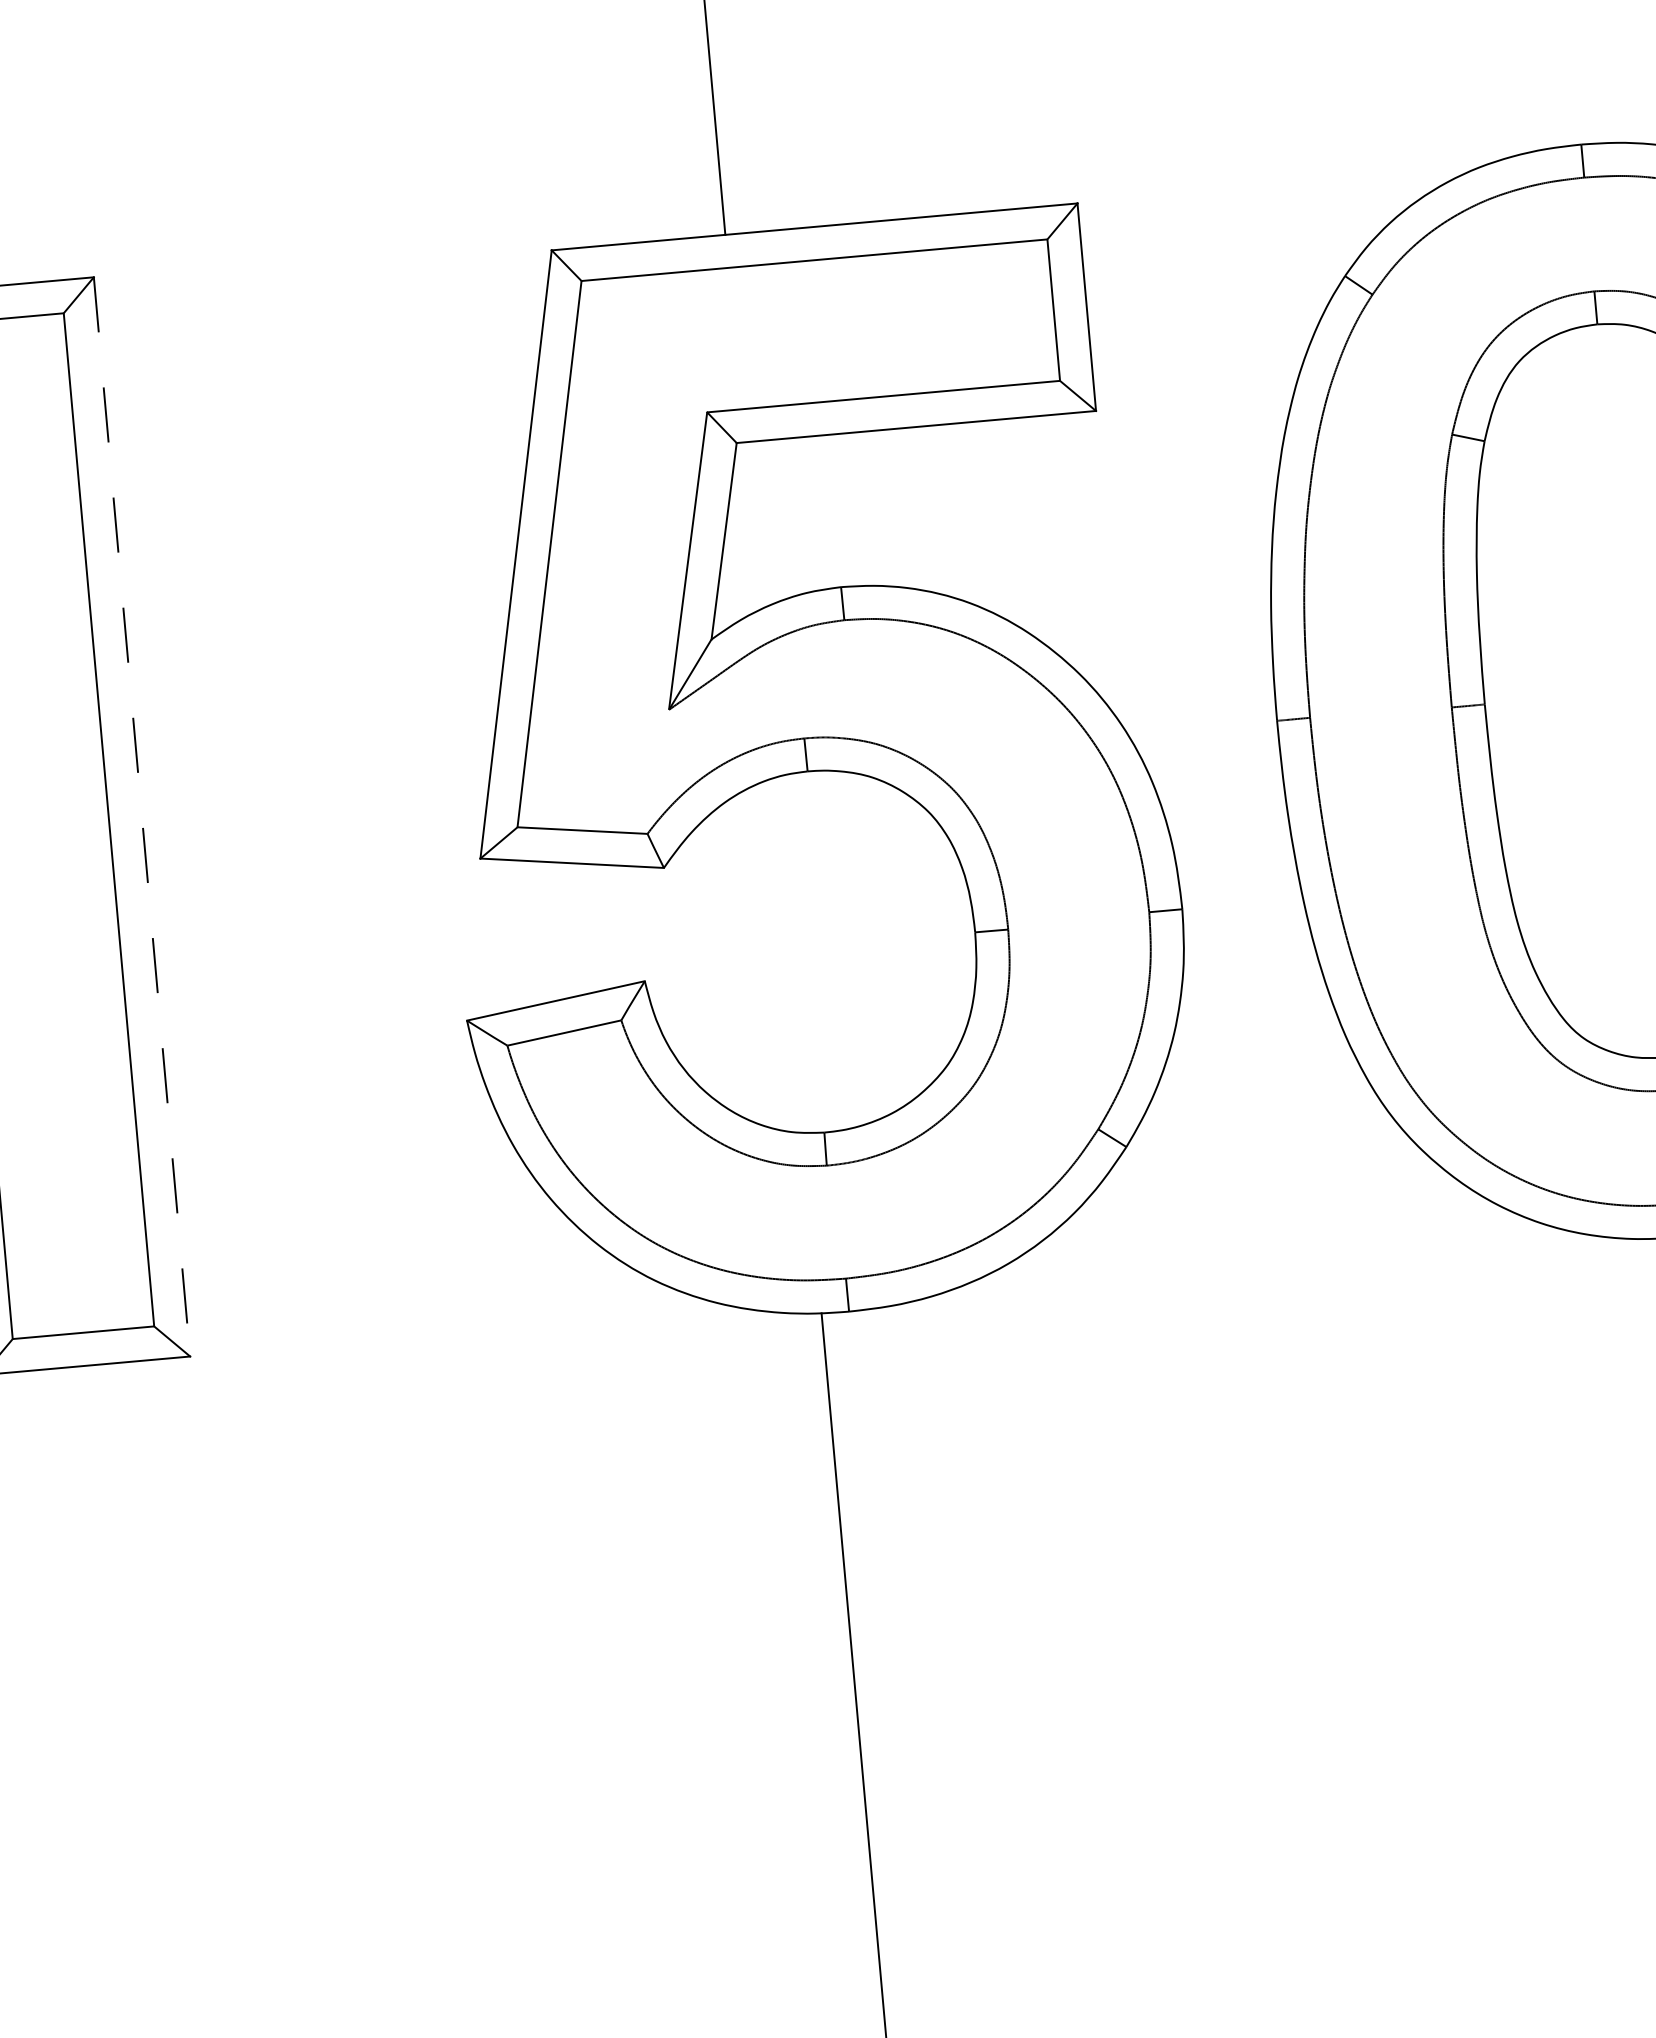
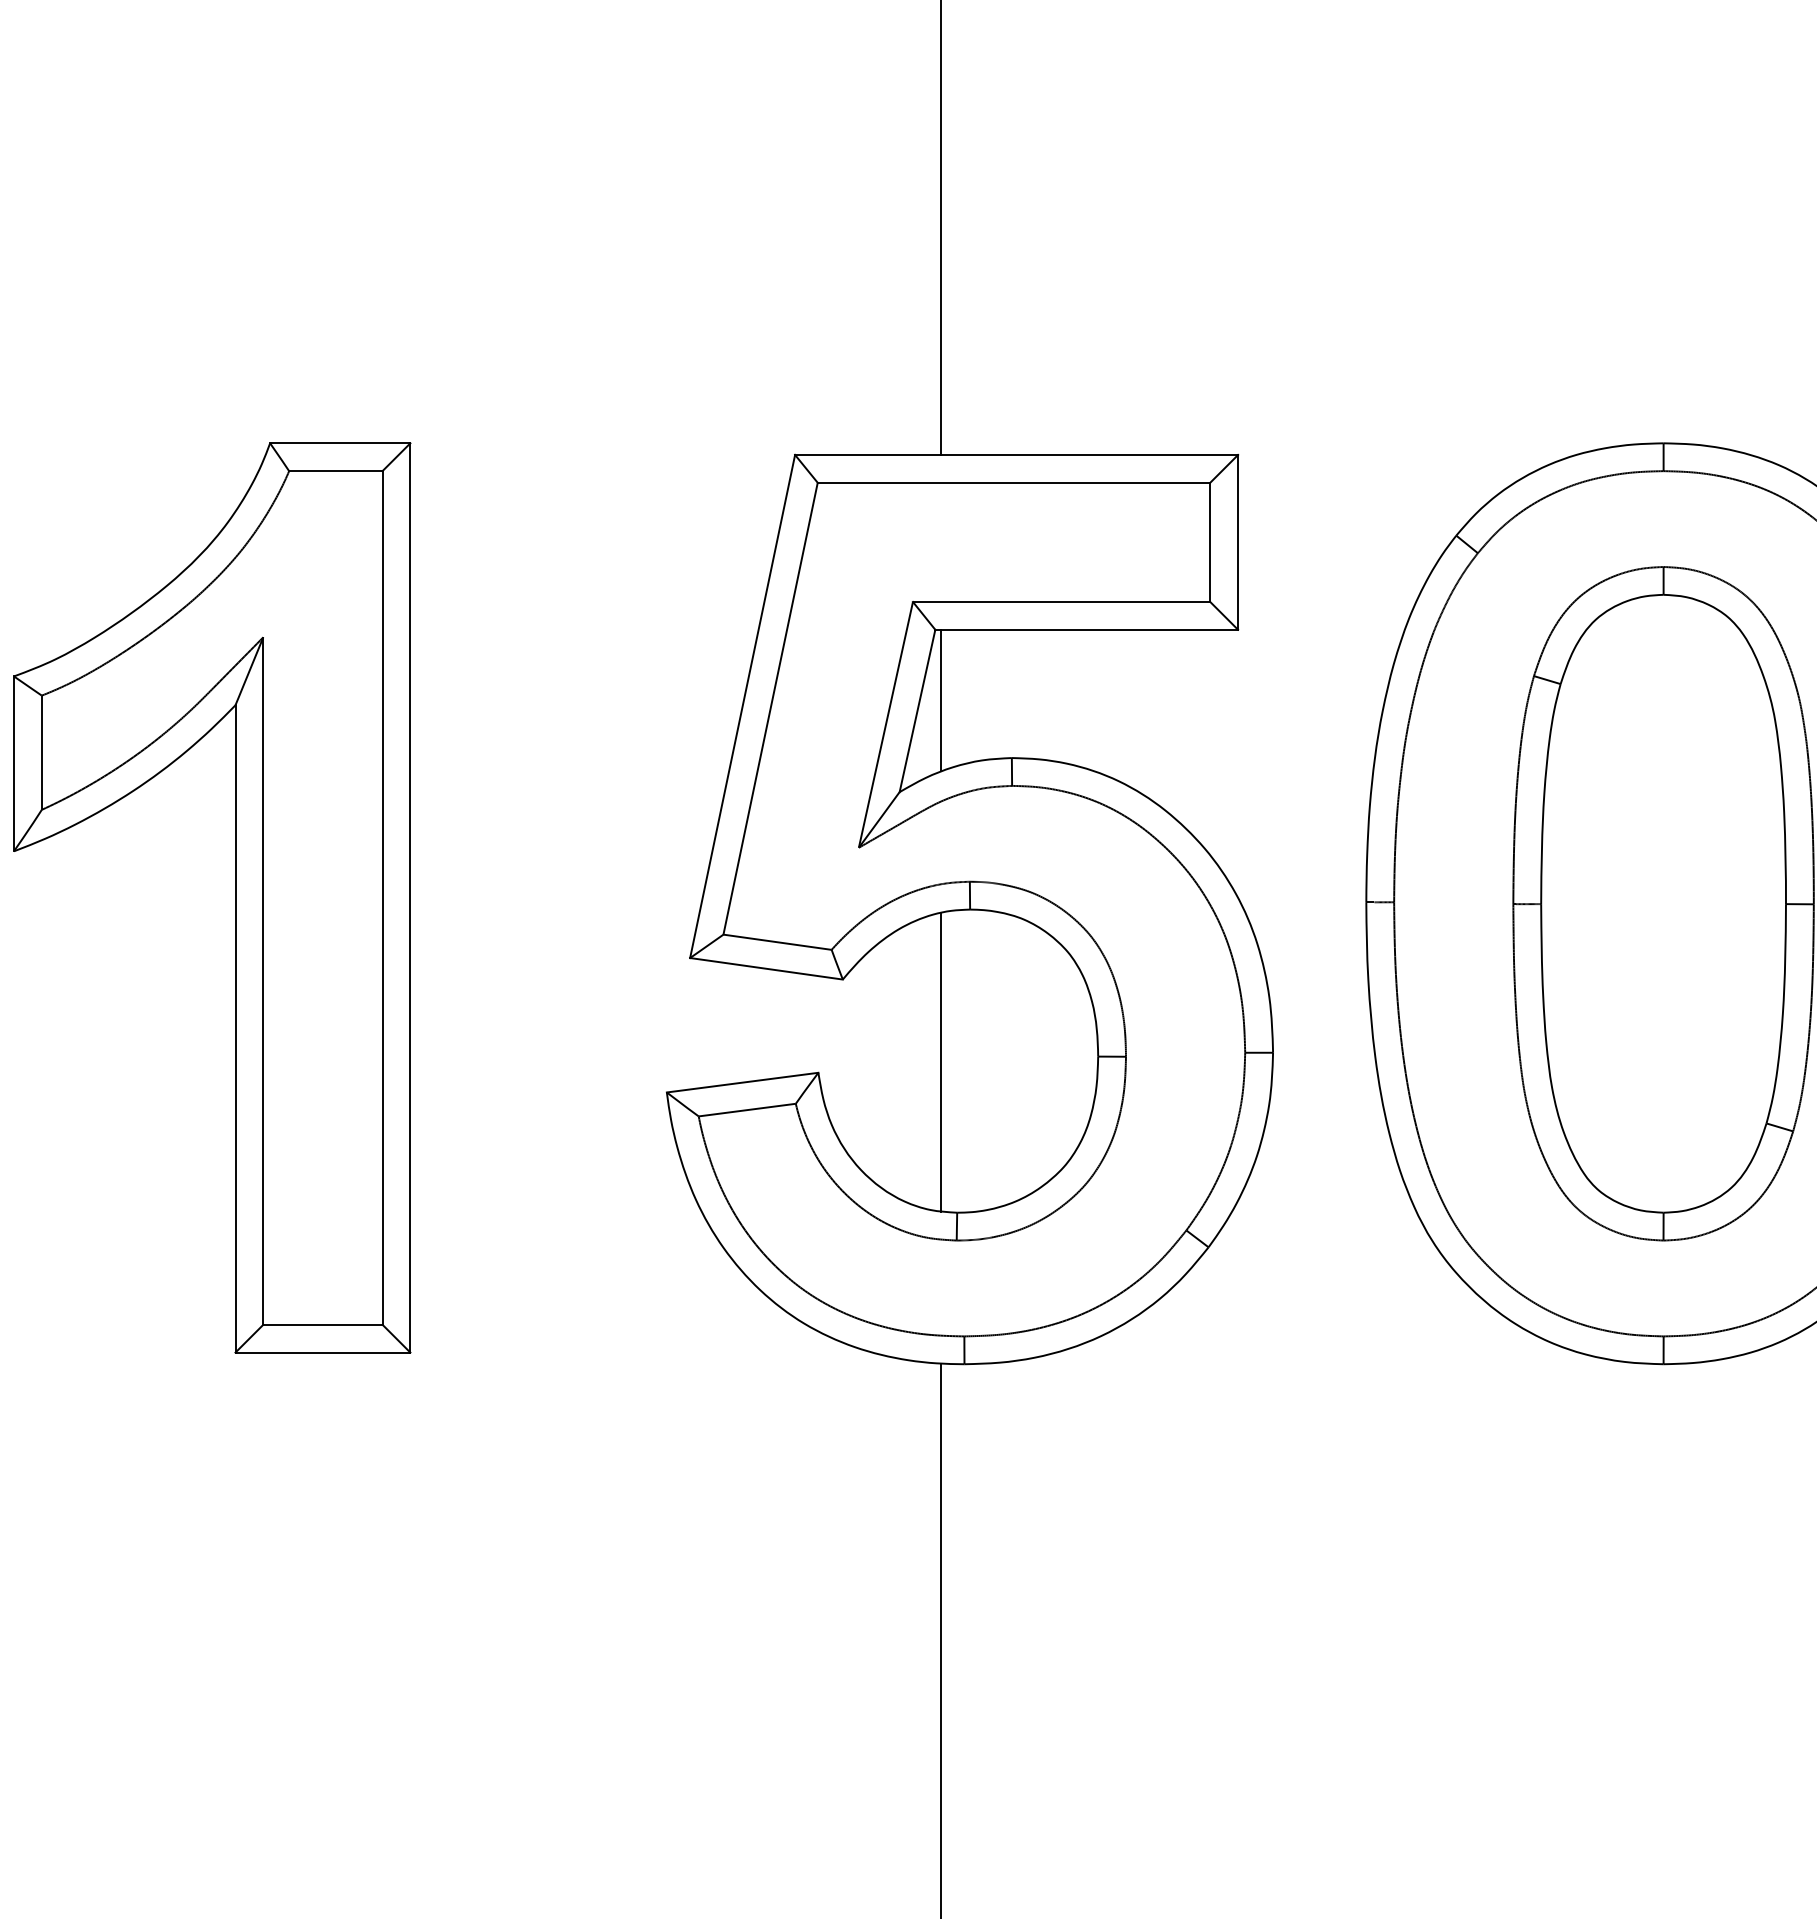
line: (751, 526) -> (941, 700), added
line: (142, 816) -> (410, 897), dashed -> solid
line: (789, 954) -> (941, 1061), added

